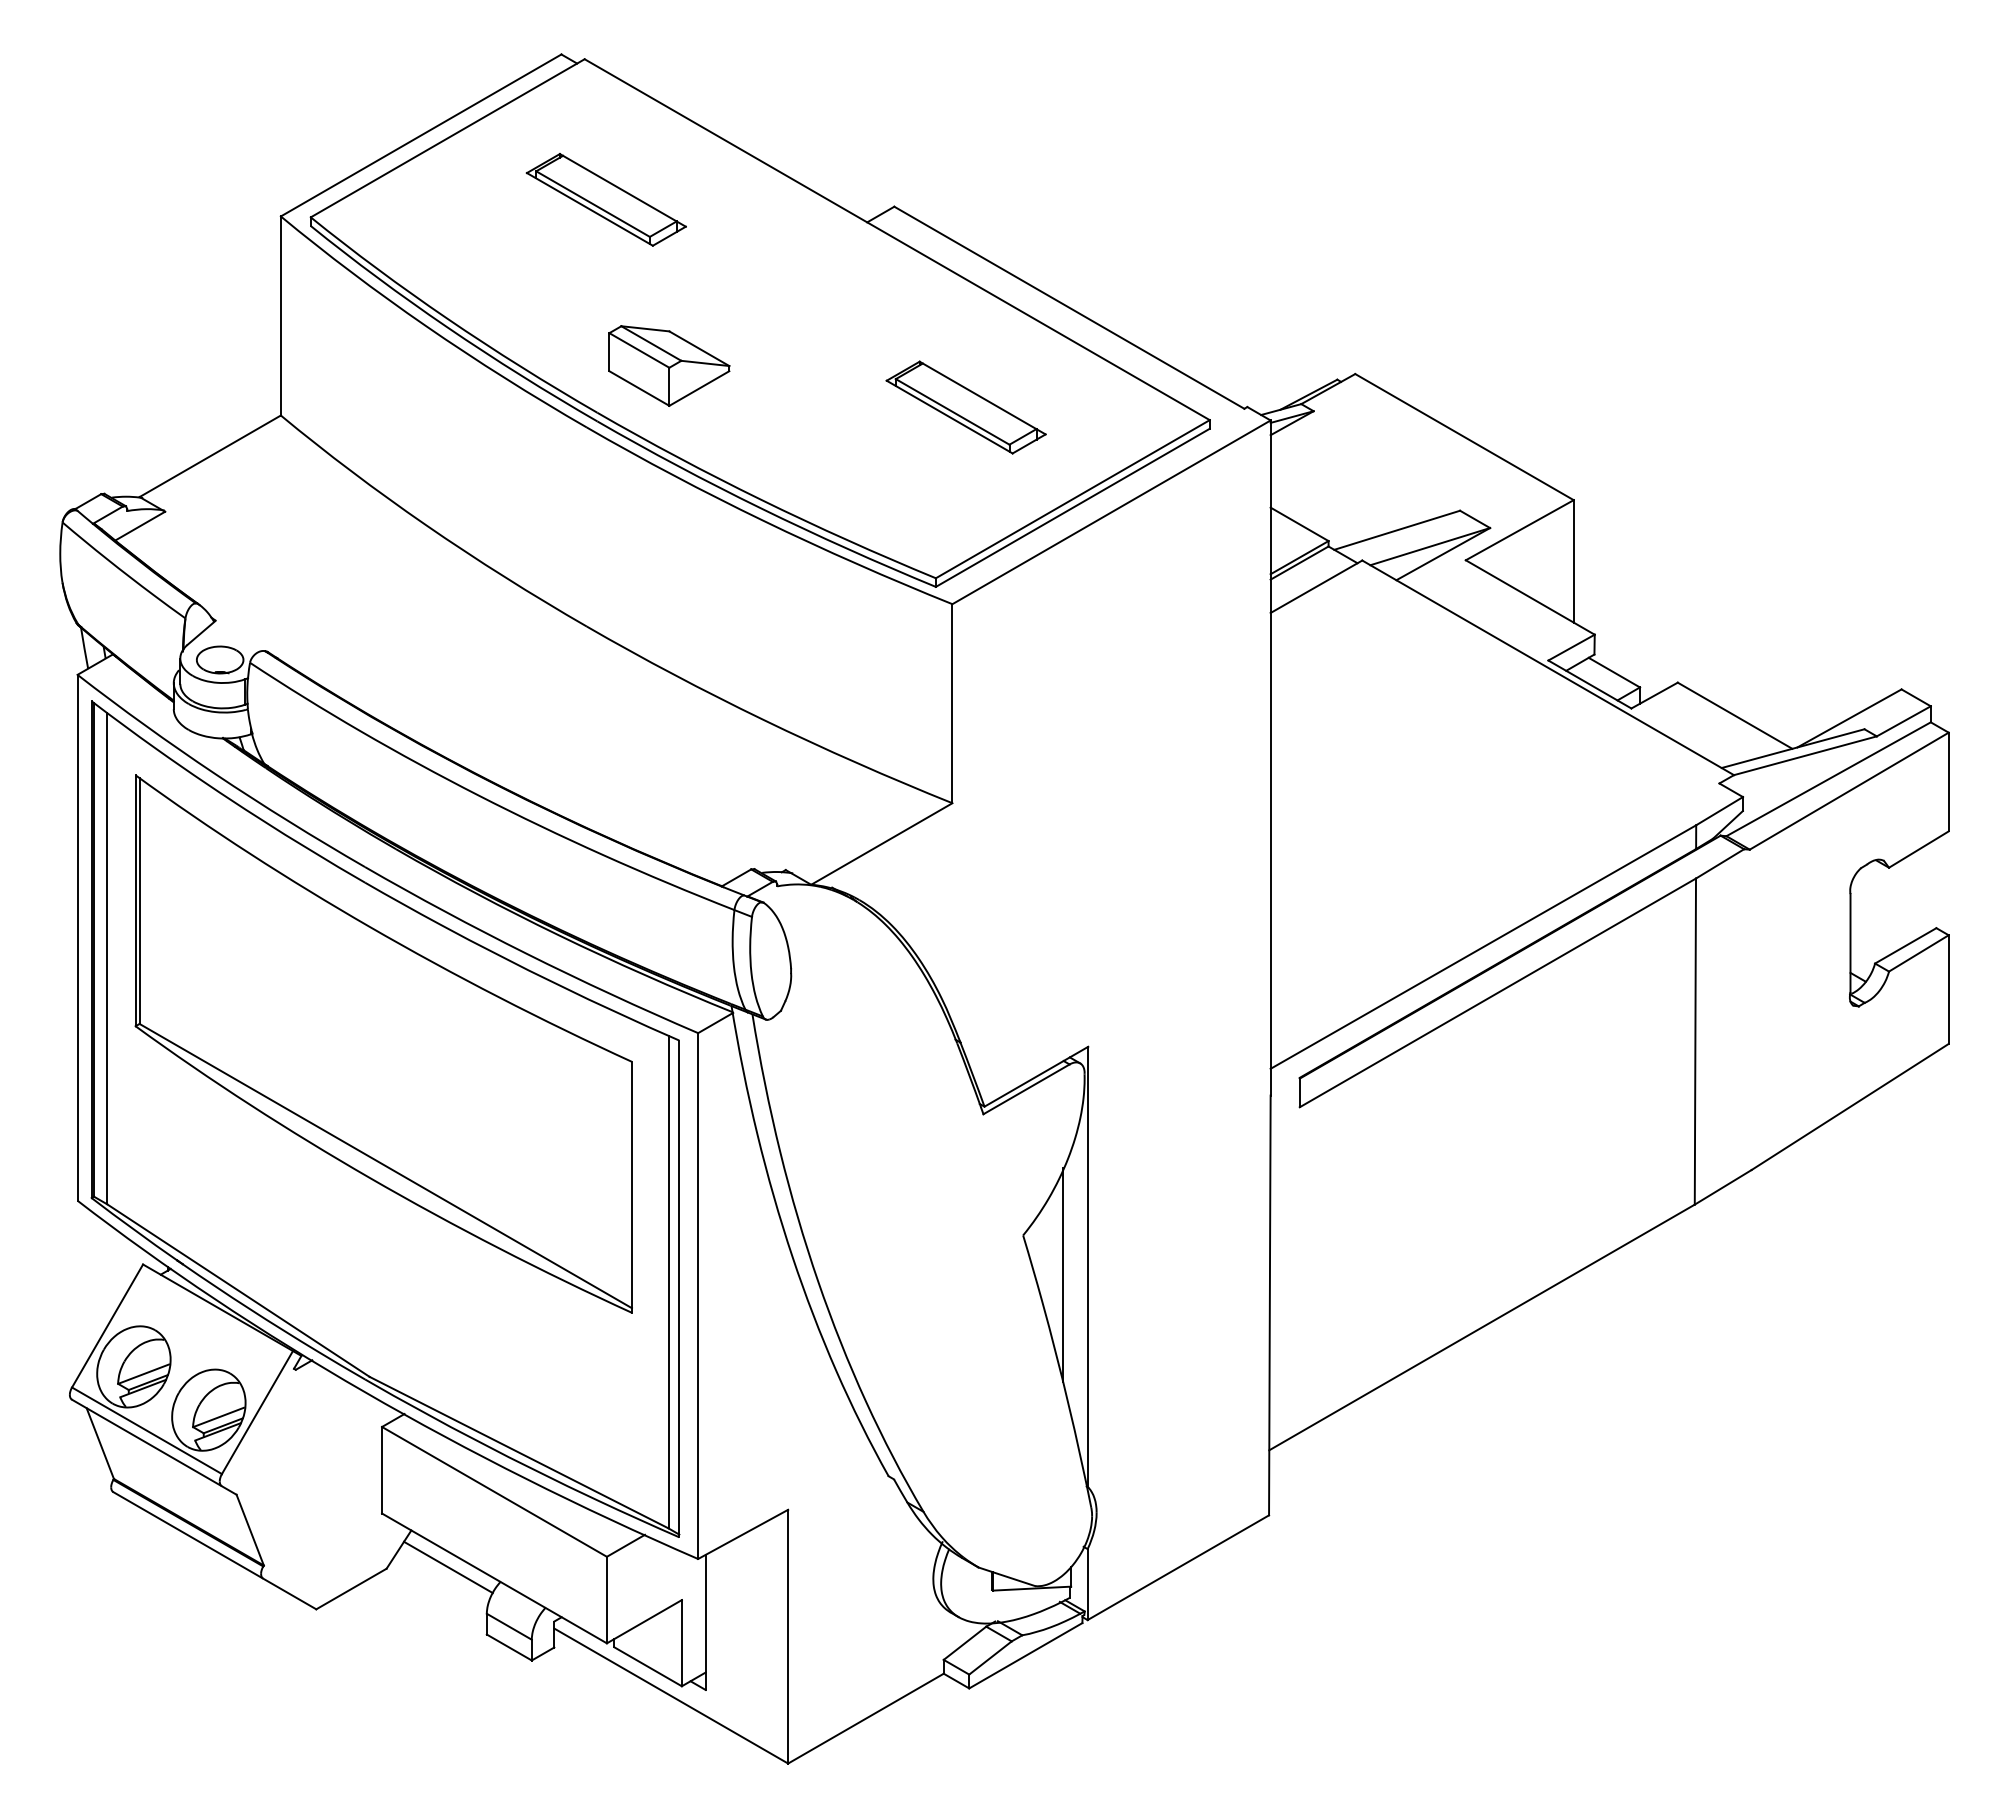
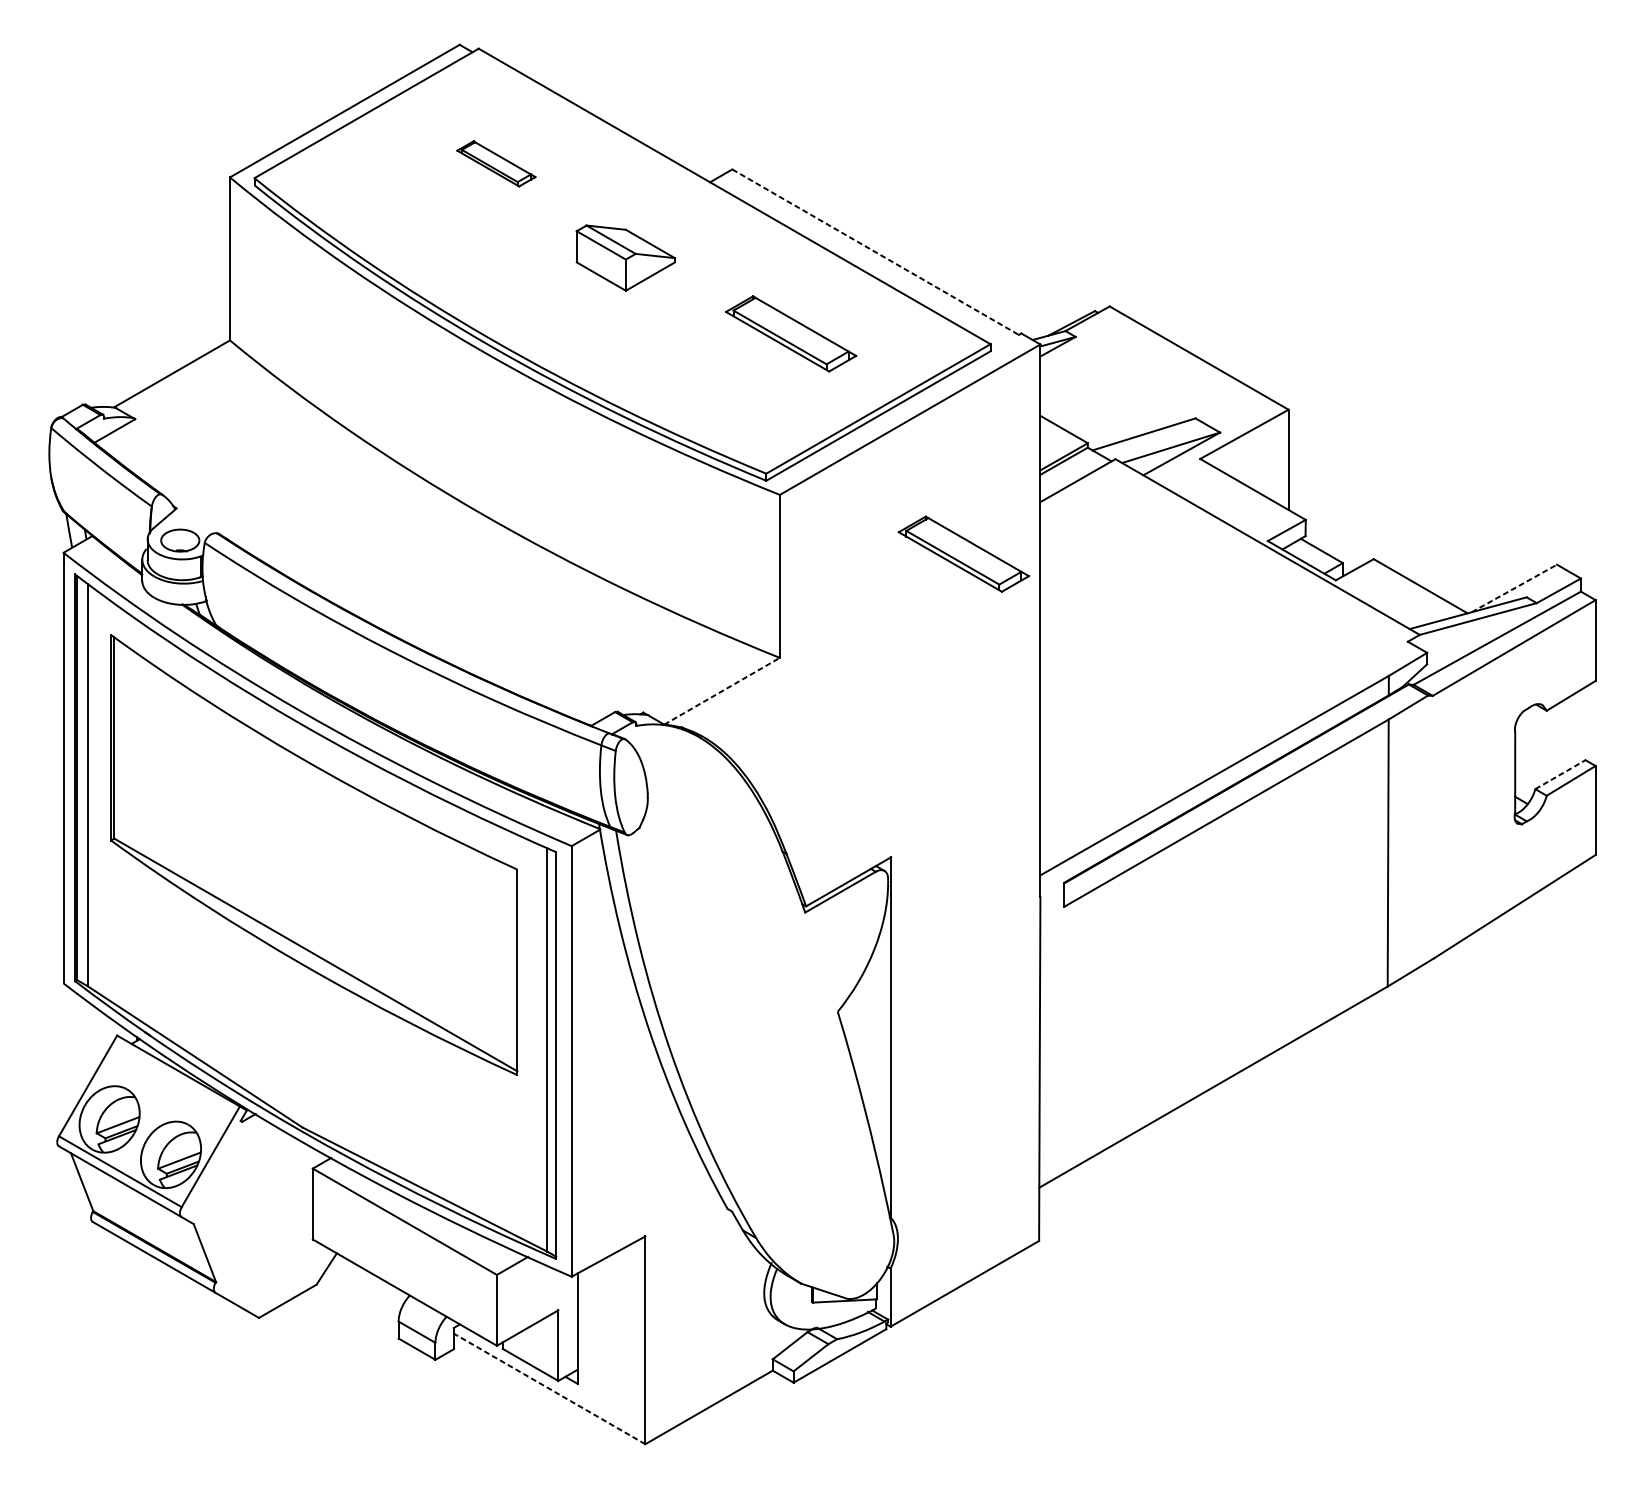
part: (605, 199) -> (495, 163), size x0.6
line: (1069, 308) -> (875, 252), solid -> dashed
part: (669, 365) -> (625, 257), moved
part: (1176, 676) -> (963, 554), added
line: (1849, 718) -> (1514, 588), solid -> dashed
line: (881, 844) -> (721, 691), solid -> dashed
line: (1906, 945) -> (1561, 774), solid -> dashed
line: (1062, 1274) -> (869, 1043), removed
line: (448, 1567) -> (367, 1283), removed
line: (670, 1695) -> (549, 1388), solid -> dashed

